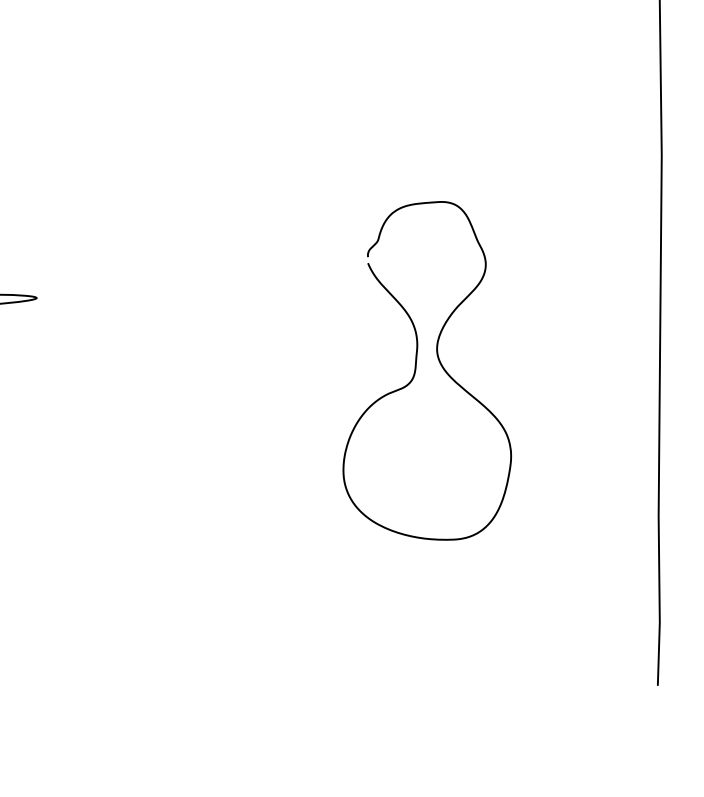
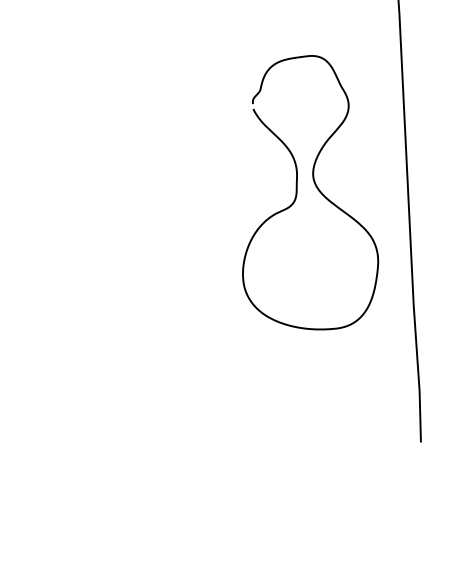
curve: (416, 370) -> (297, 193), moved

